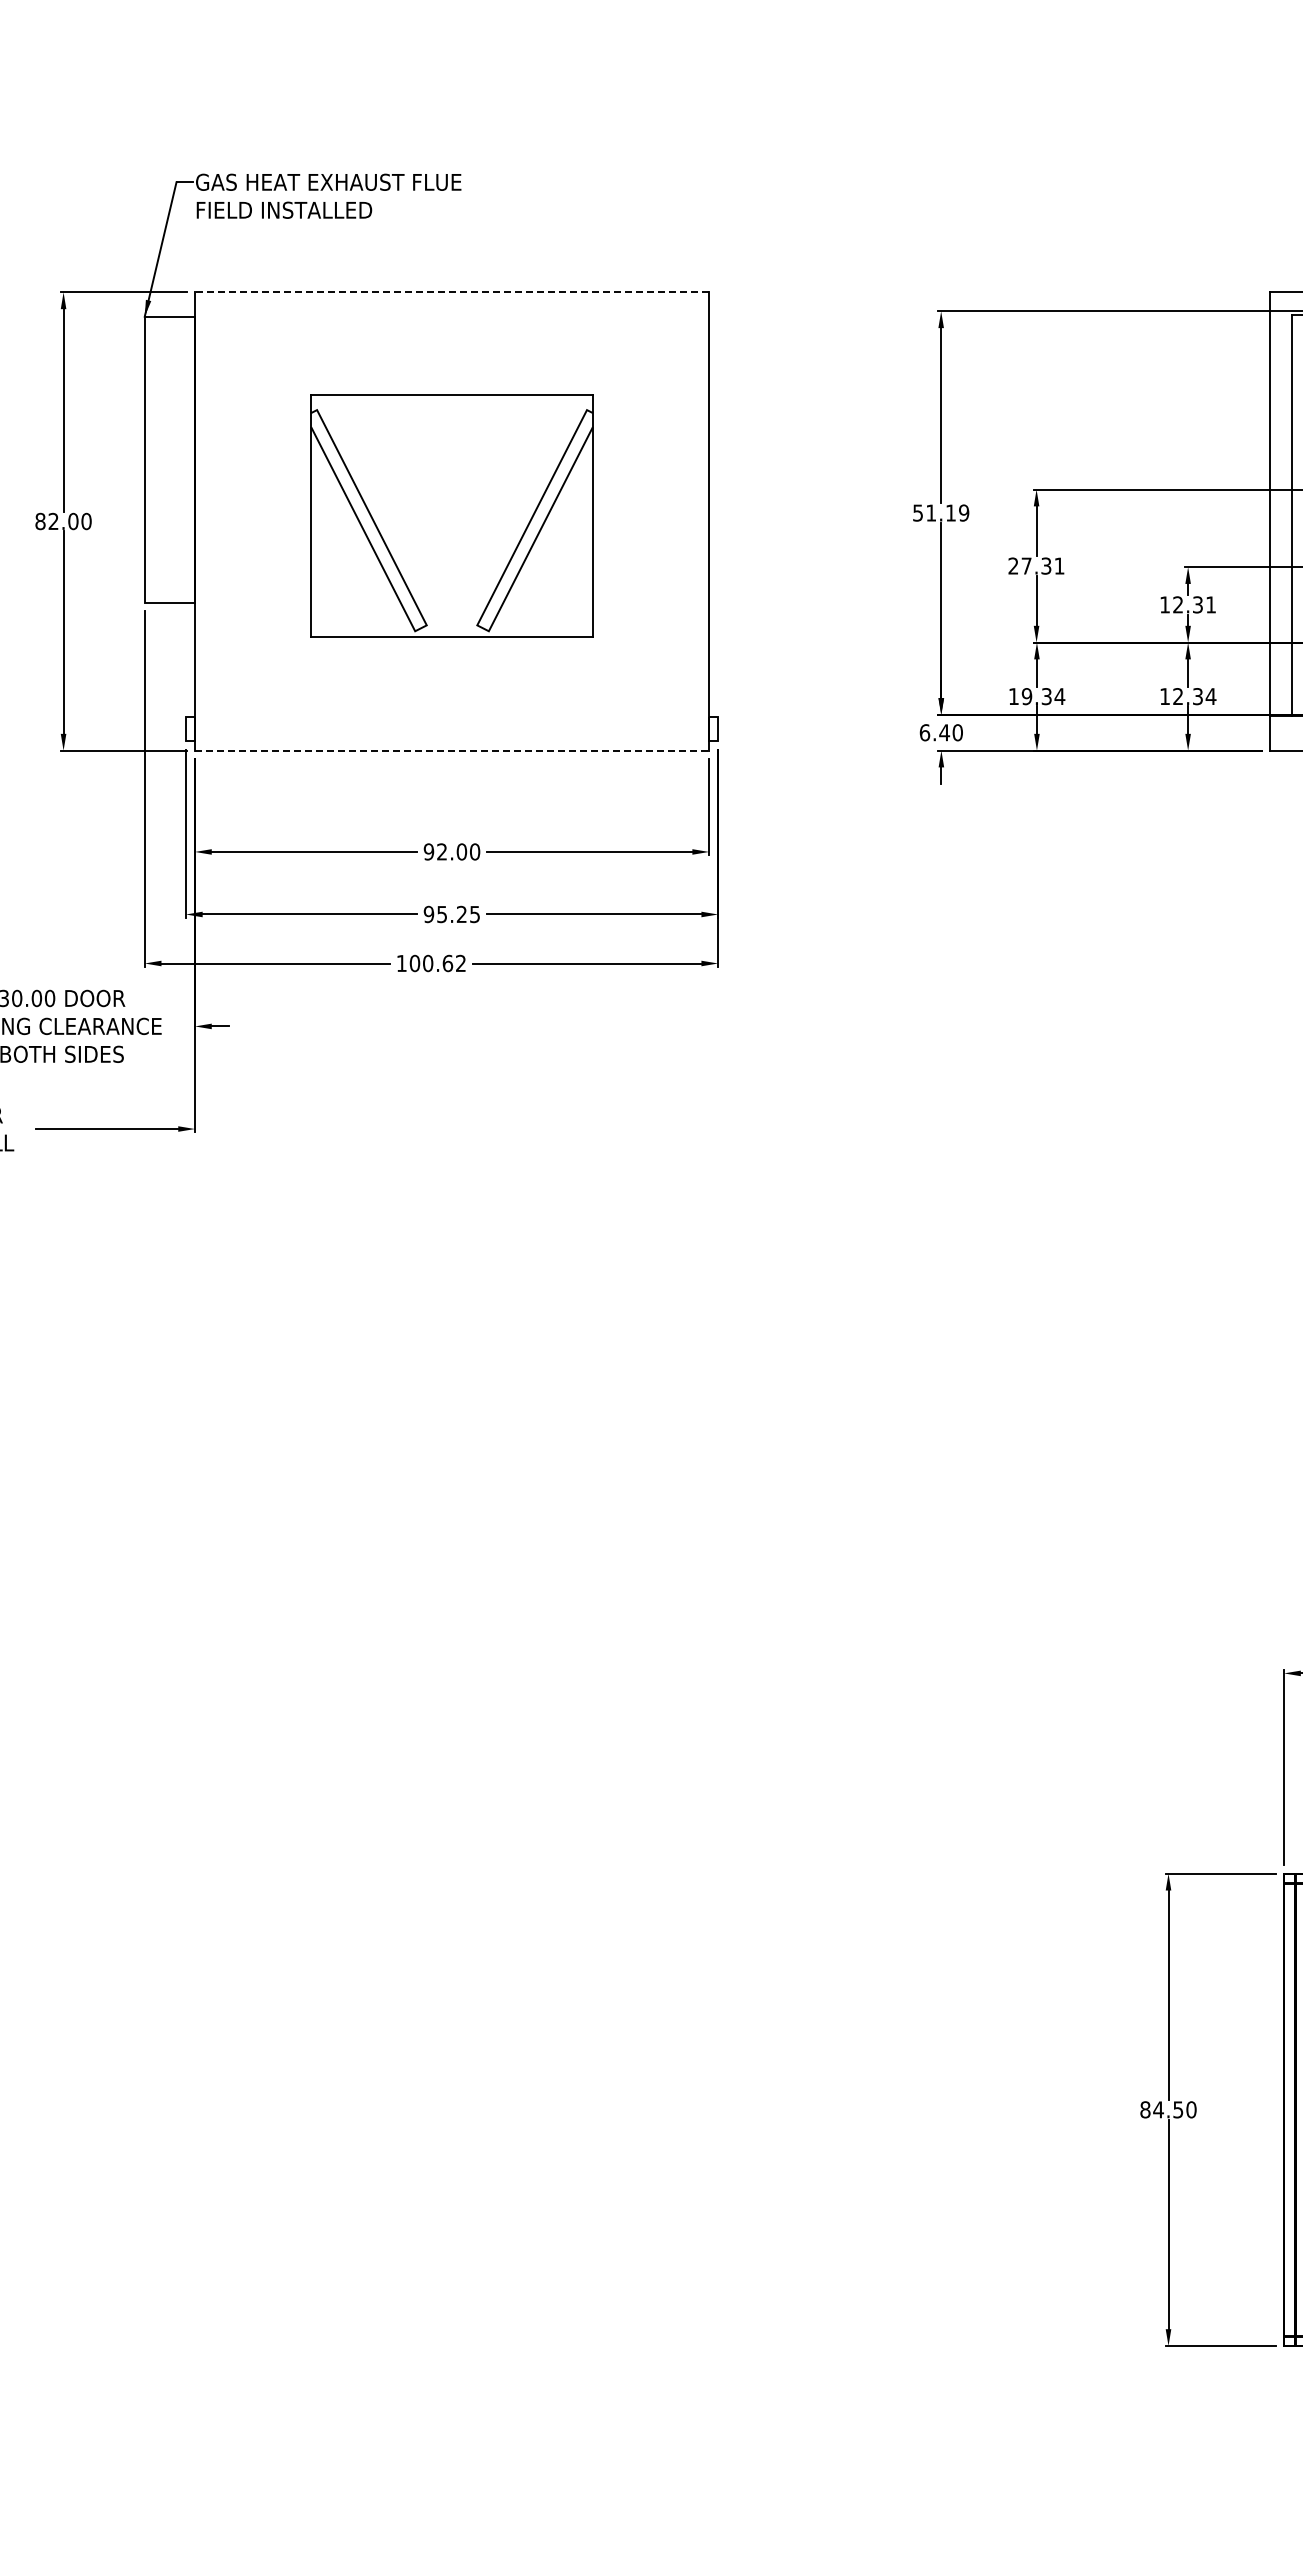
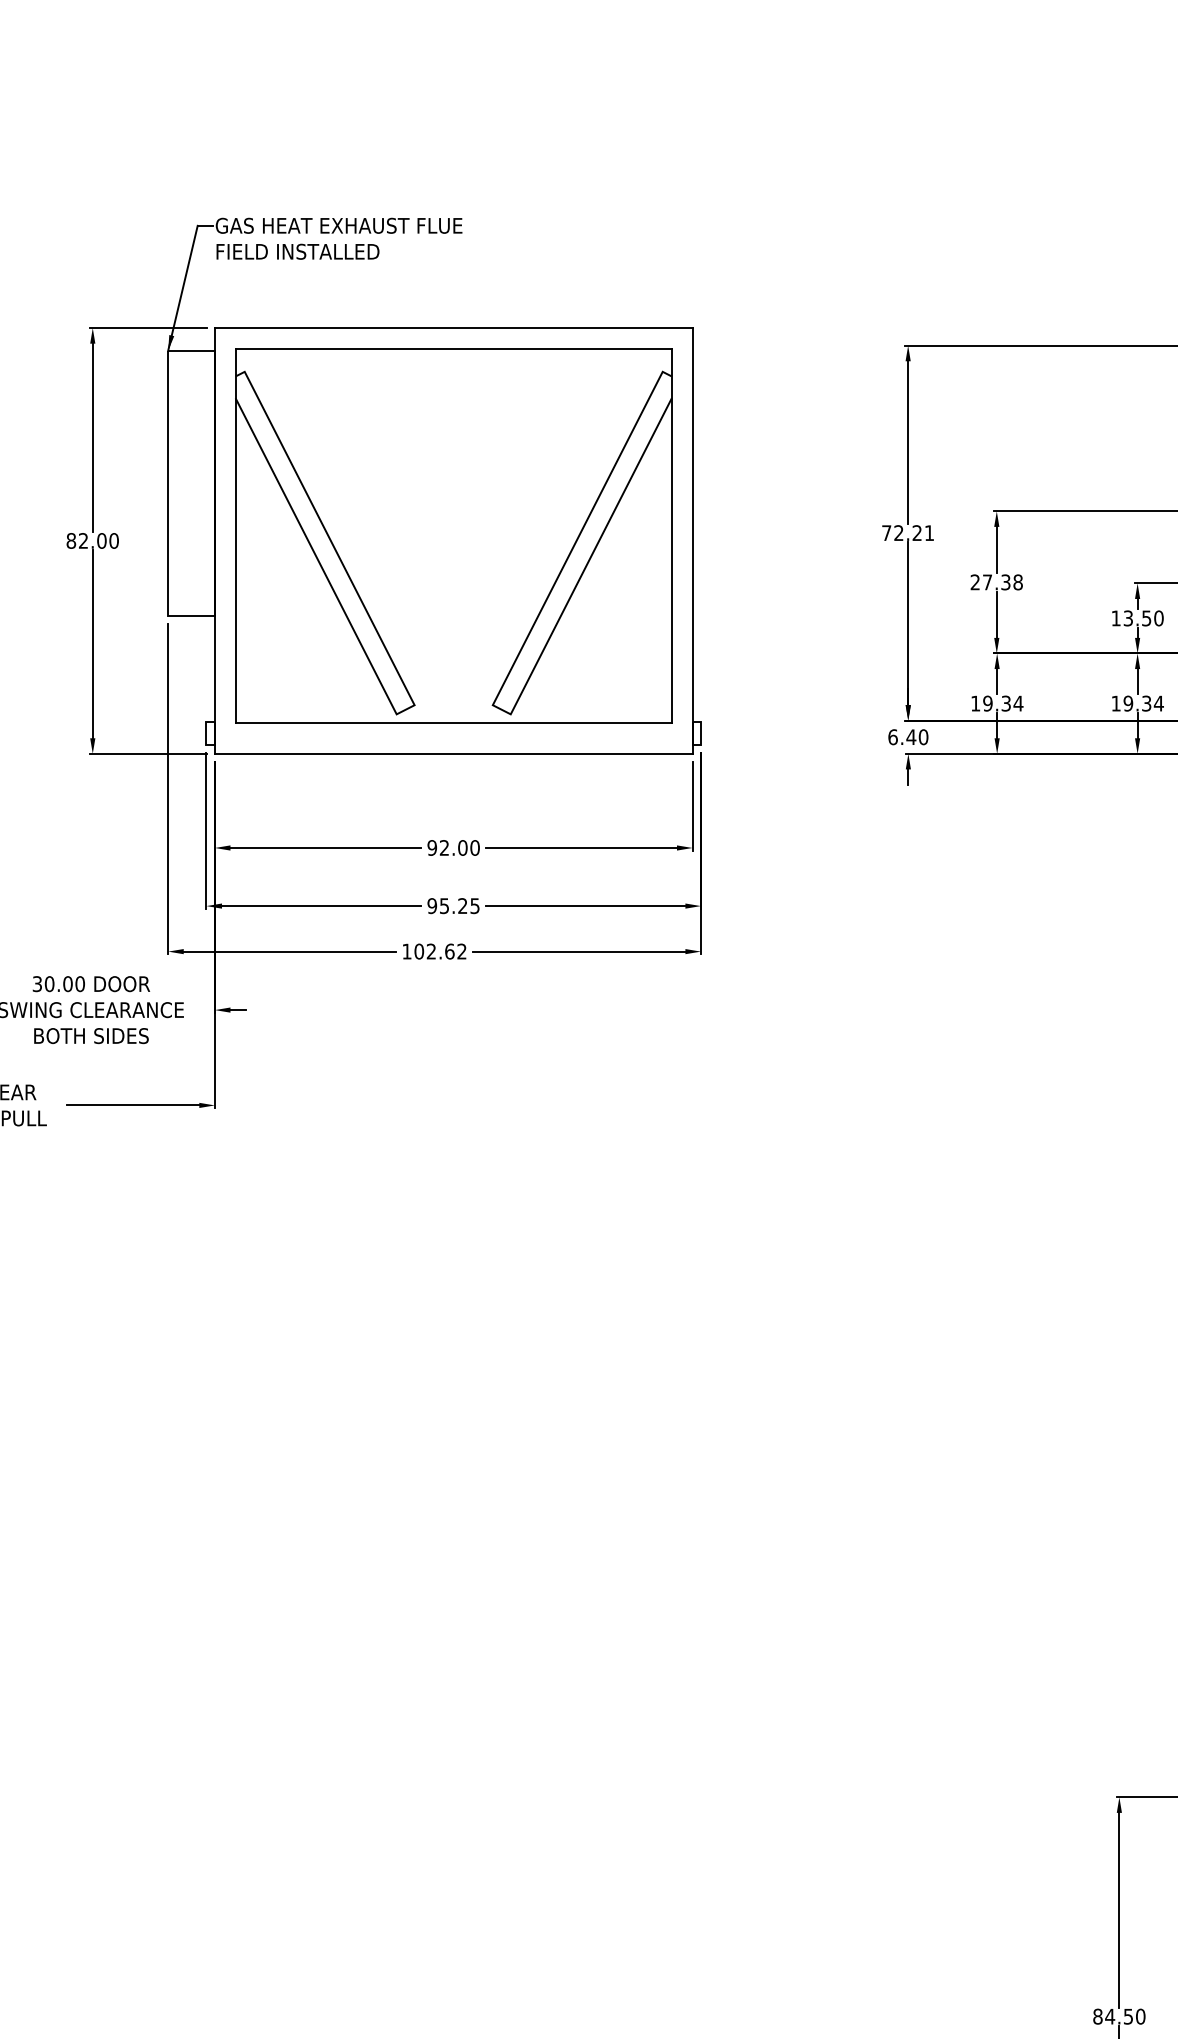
line: (451, 292) -> (453, 328), dashed -> solid
text: (941, 512) -> (908, 532), 51.19 -> 72.21
part: (451, 515) -> (453, 535), size x1.67
text: (1059, 565) -> (1018, 581), 27.31 -> 27.38
text: (1194, 604) -> (1143, 618), 12.31 -> 13.50
text: (1178, 696) -> (1128, 703), 12.34 -> 19.34
line: (452, 750) -> (454, 753), dashed -> solid
text: (428, 963) -> (431, 951), 100.62 -> 102.62

